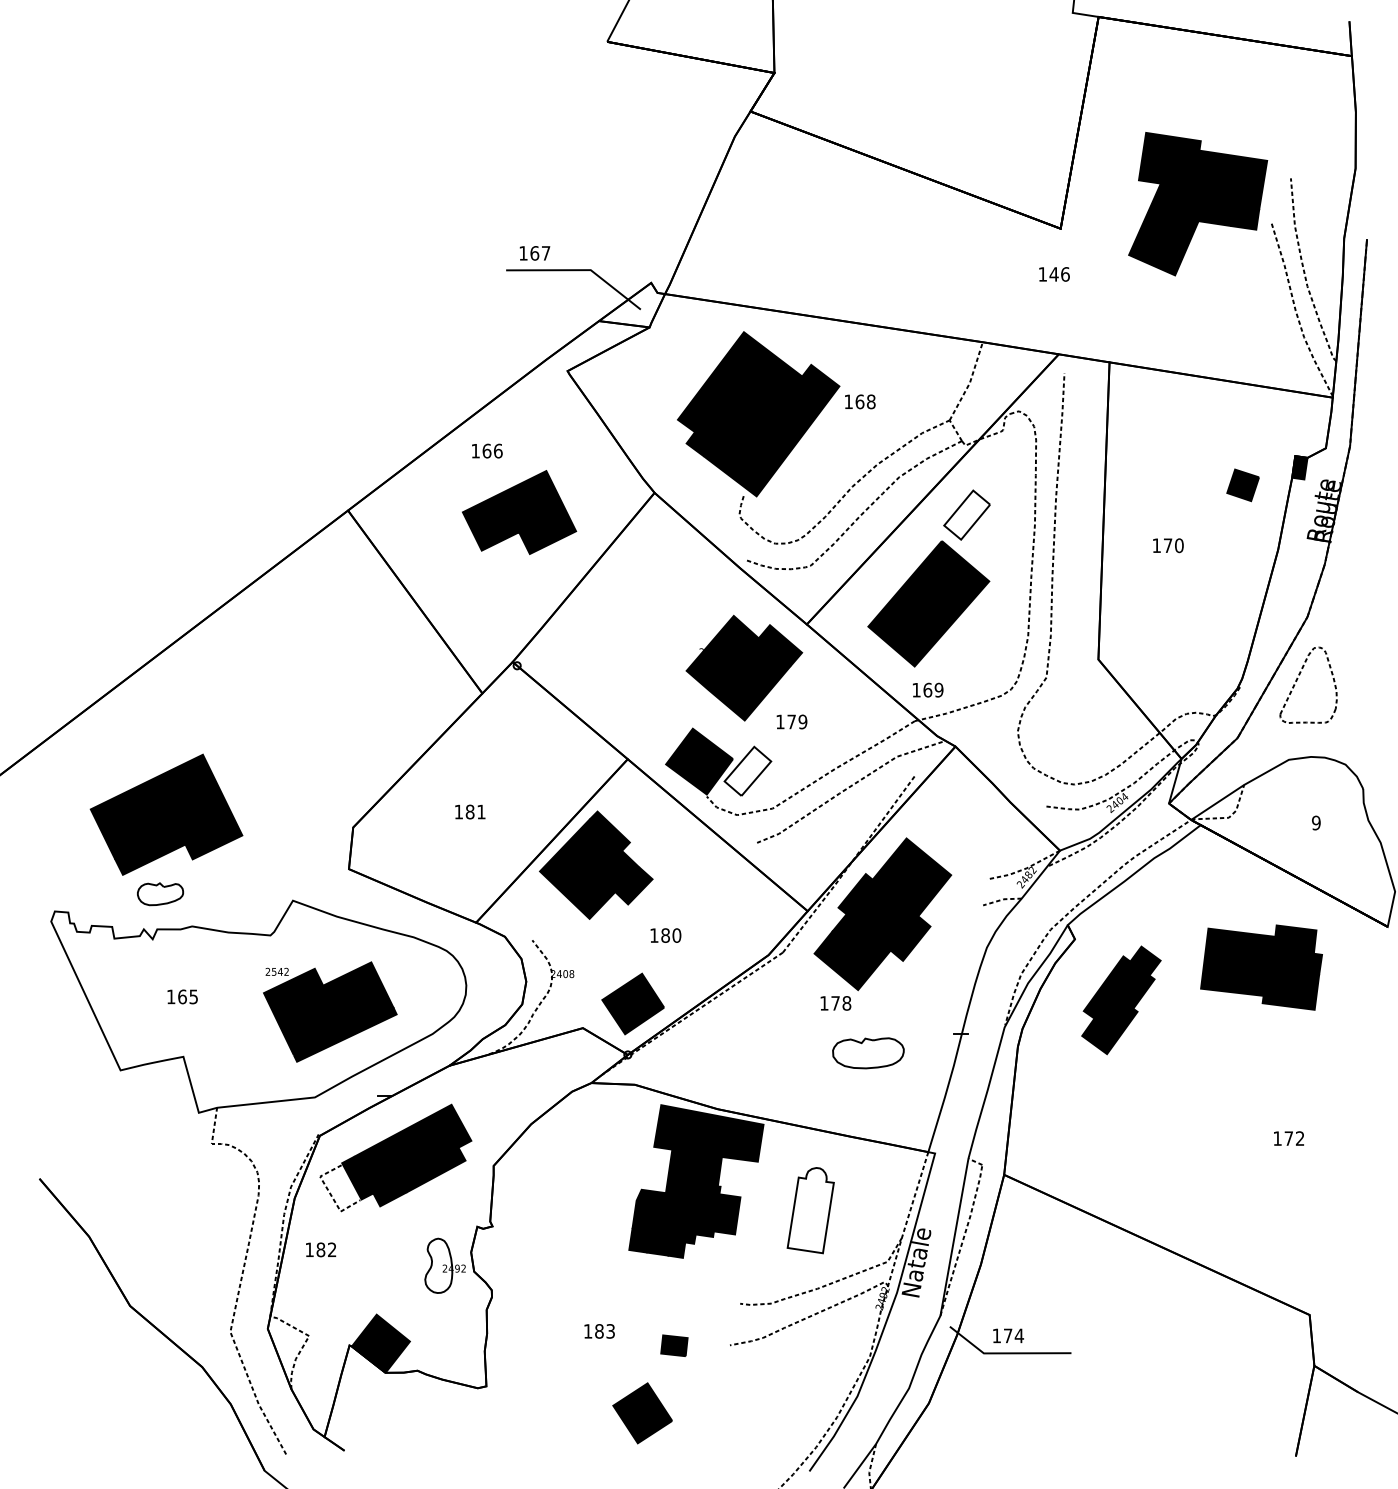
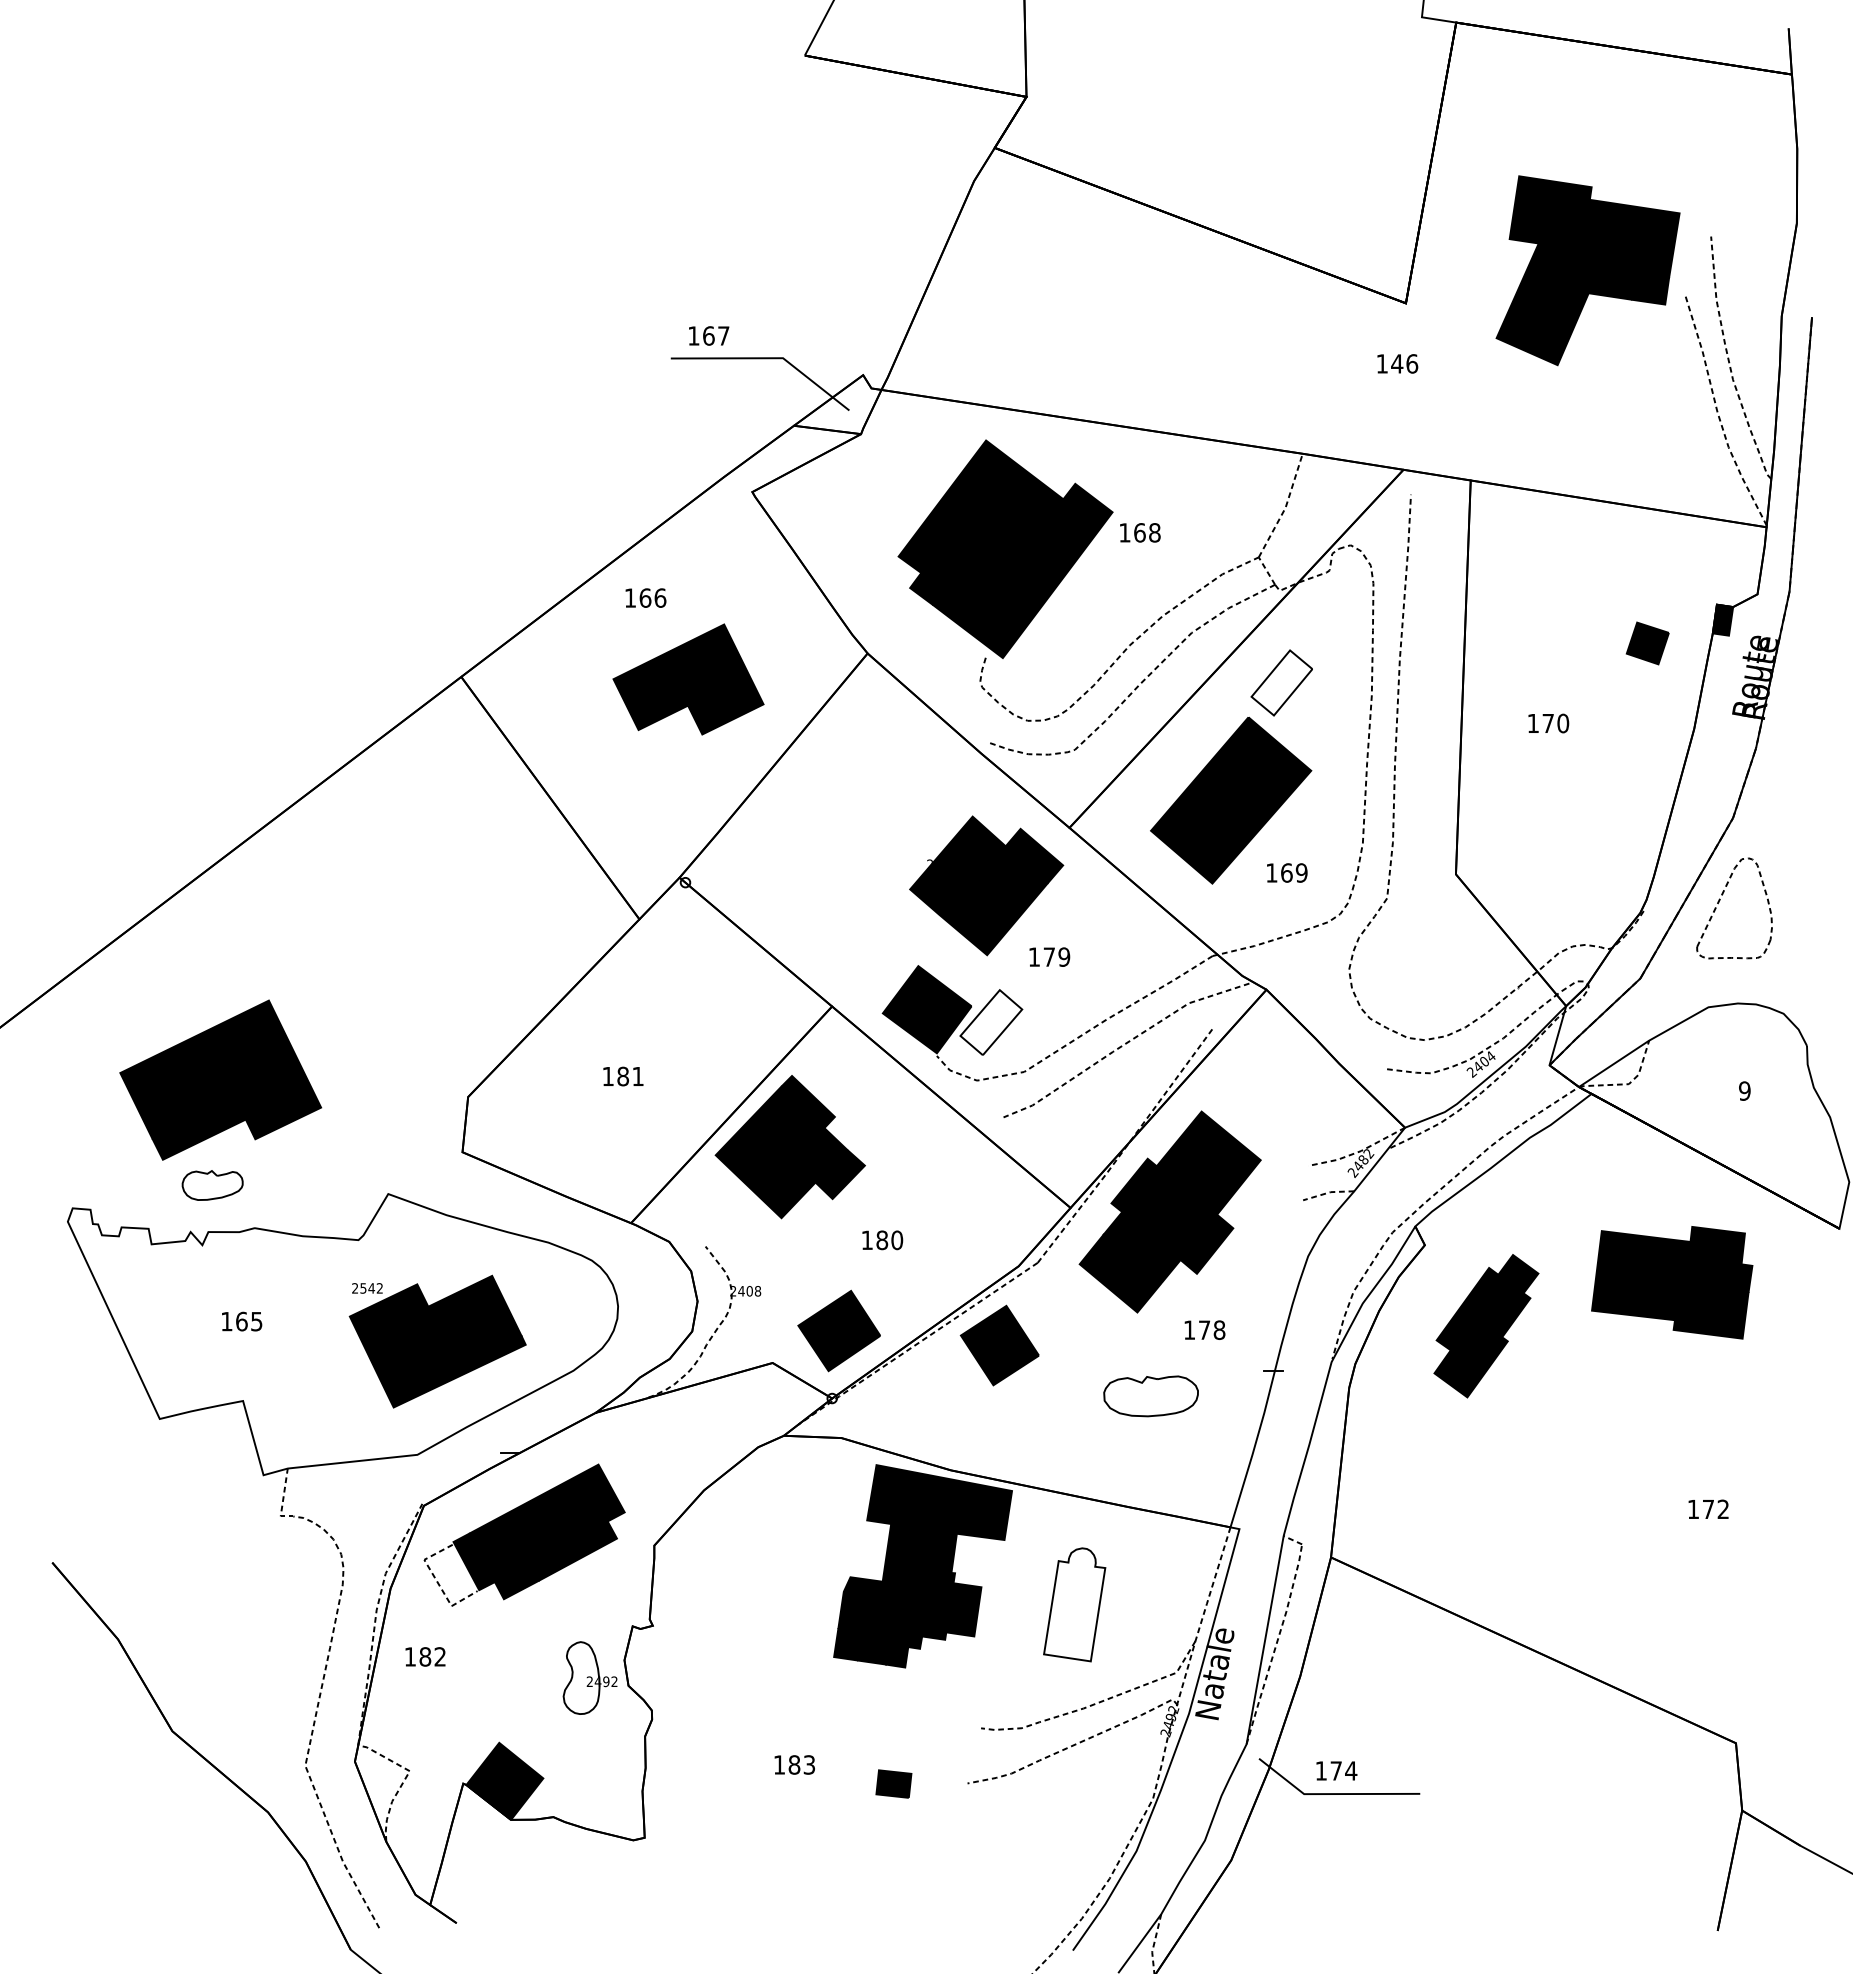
text: (928, 689) -> (1287, 872), moved
text: (835, 1002) -> (1204, 1329), moved
part: (642, 1413) -> (999, 1345), moved

